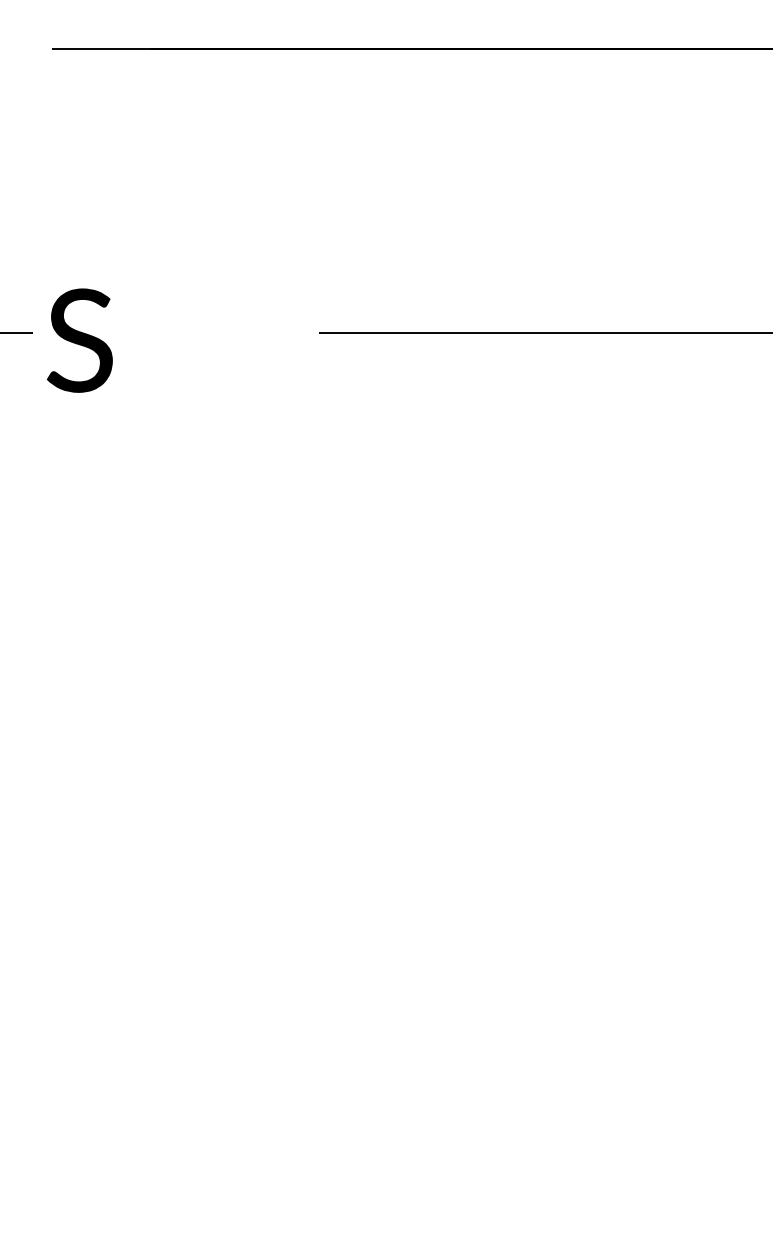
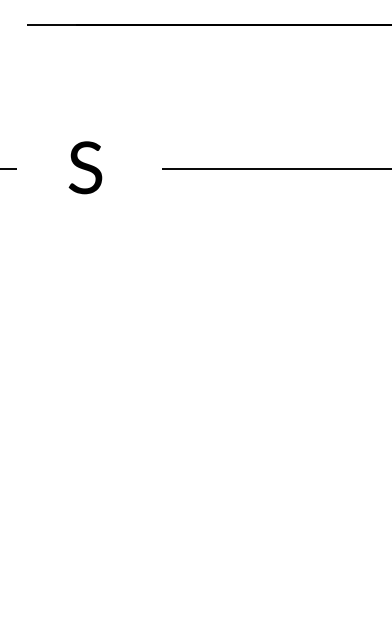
text: (79, 340) -> (85, 167), moved

